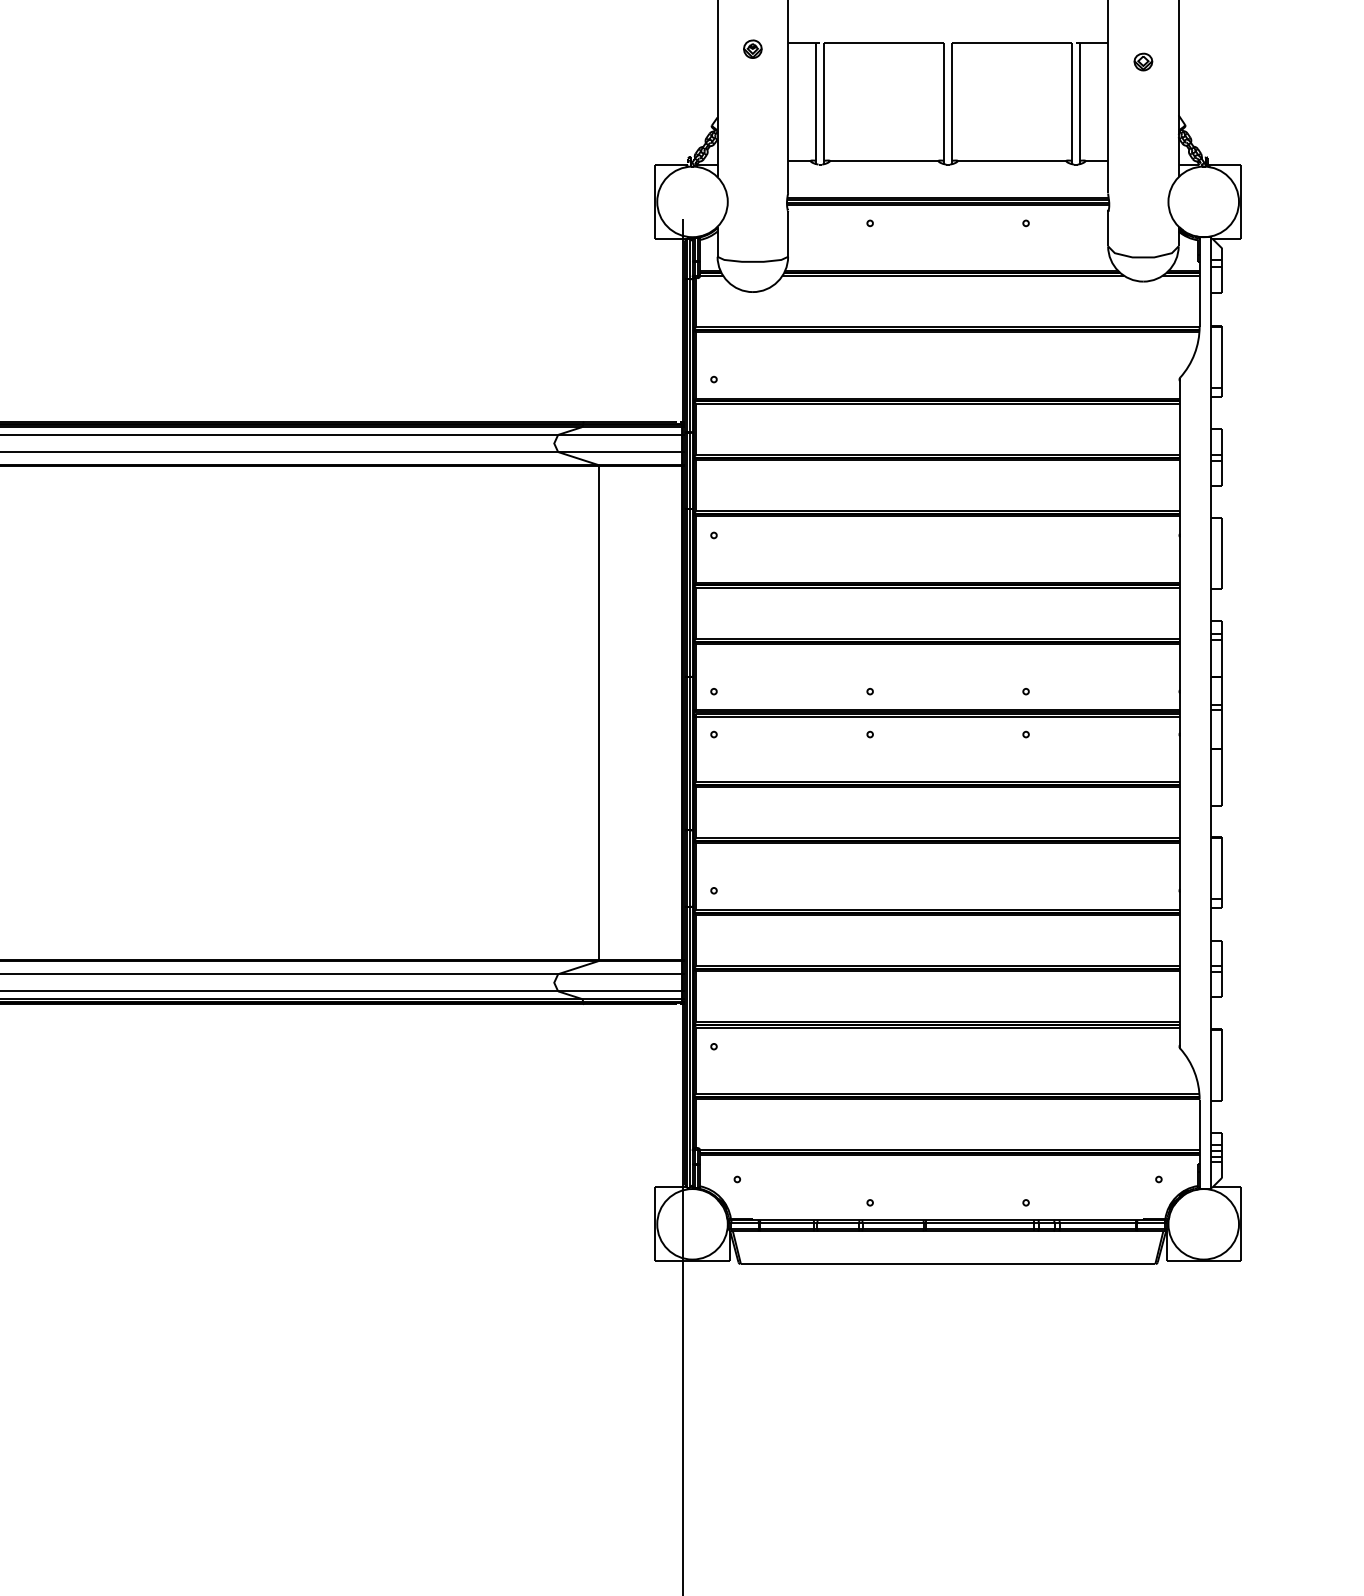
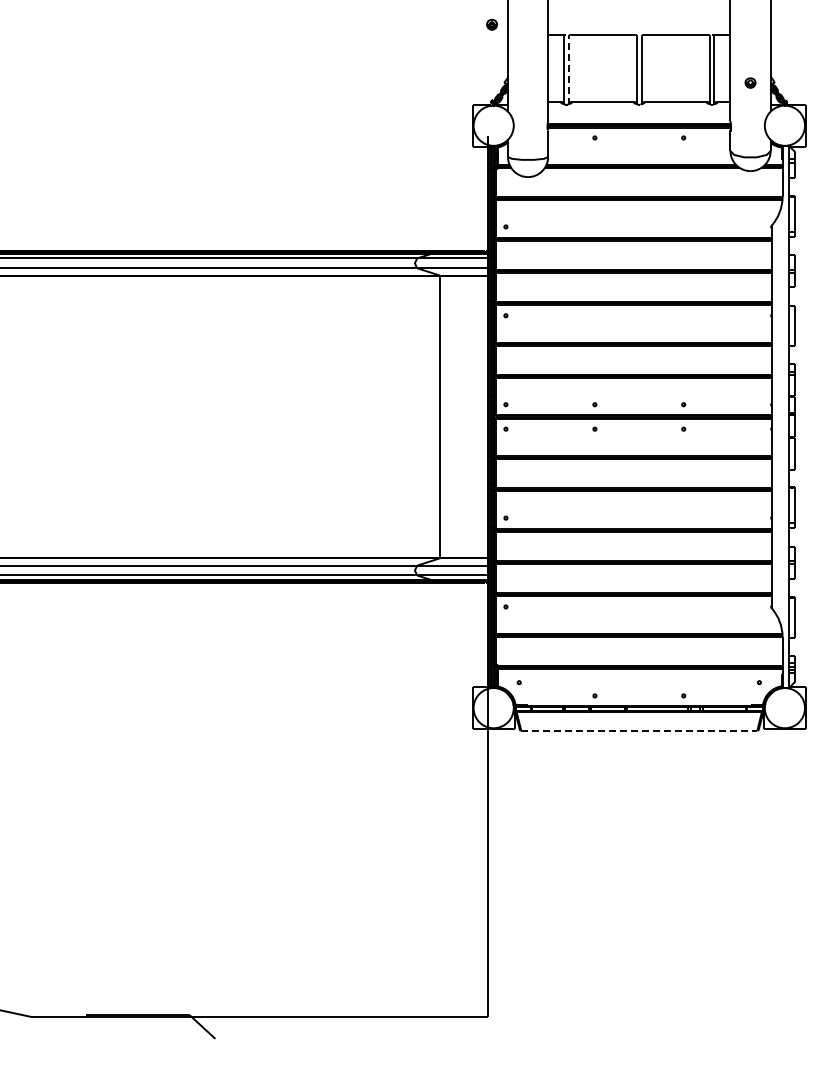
part: (751, 48) -> (491, 24), moved
part: (1143, 61) -> (750, 82), moved
line: (823, 103) -> (568, 69), solid -> dashed
line: (948, 1263) -> (639, 730), solid -> dashed

